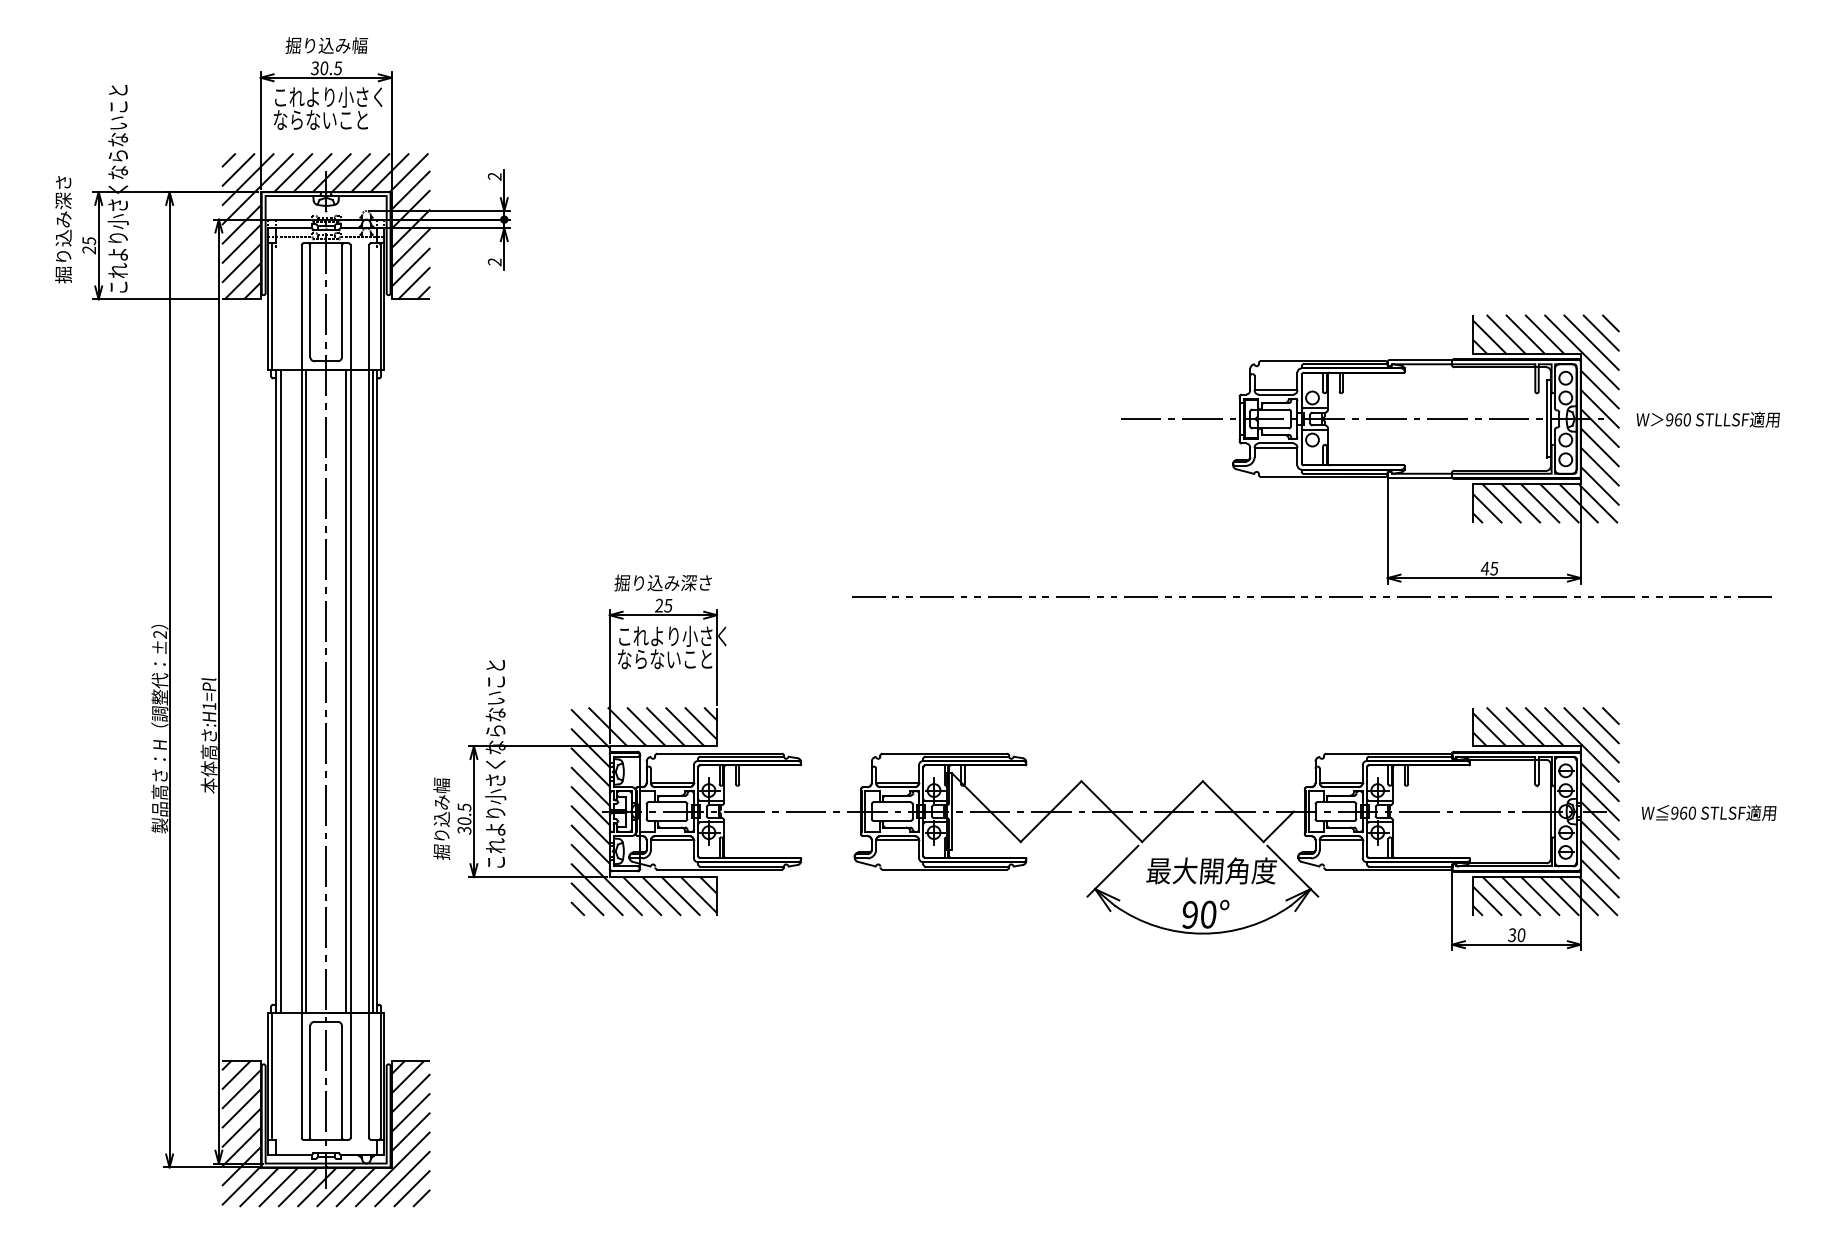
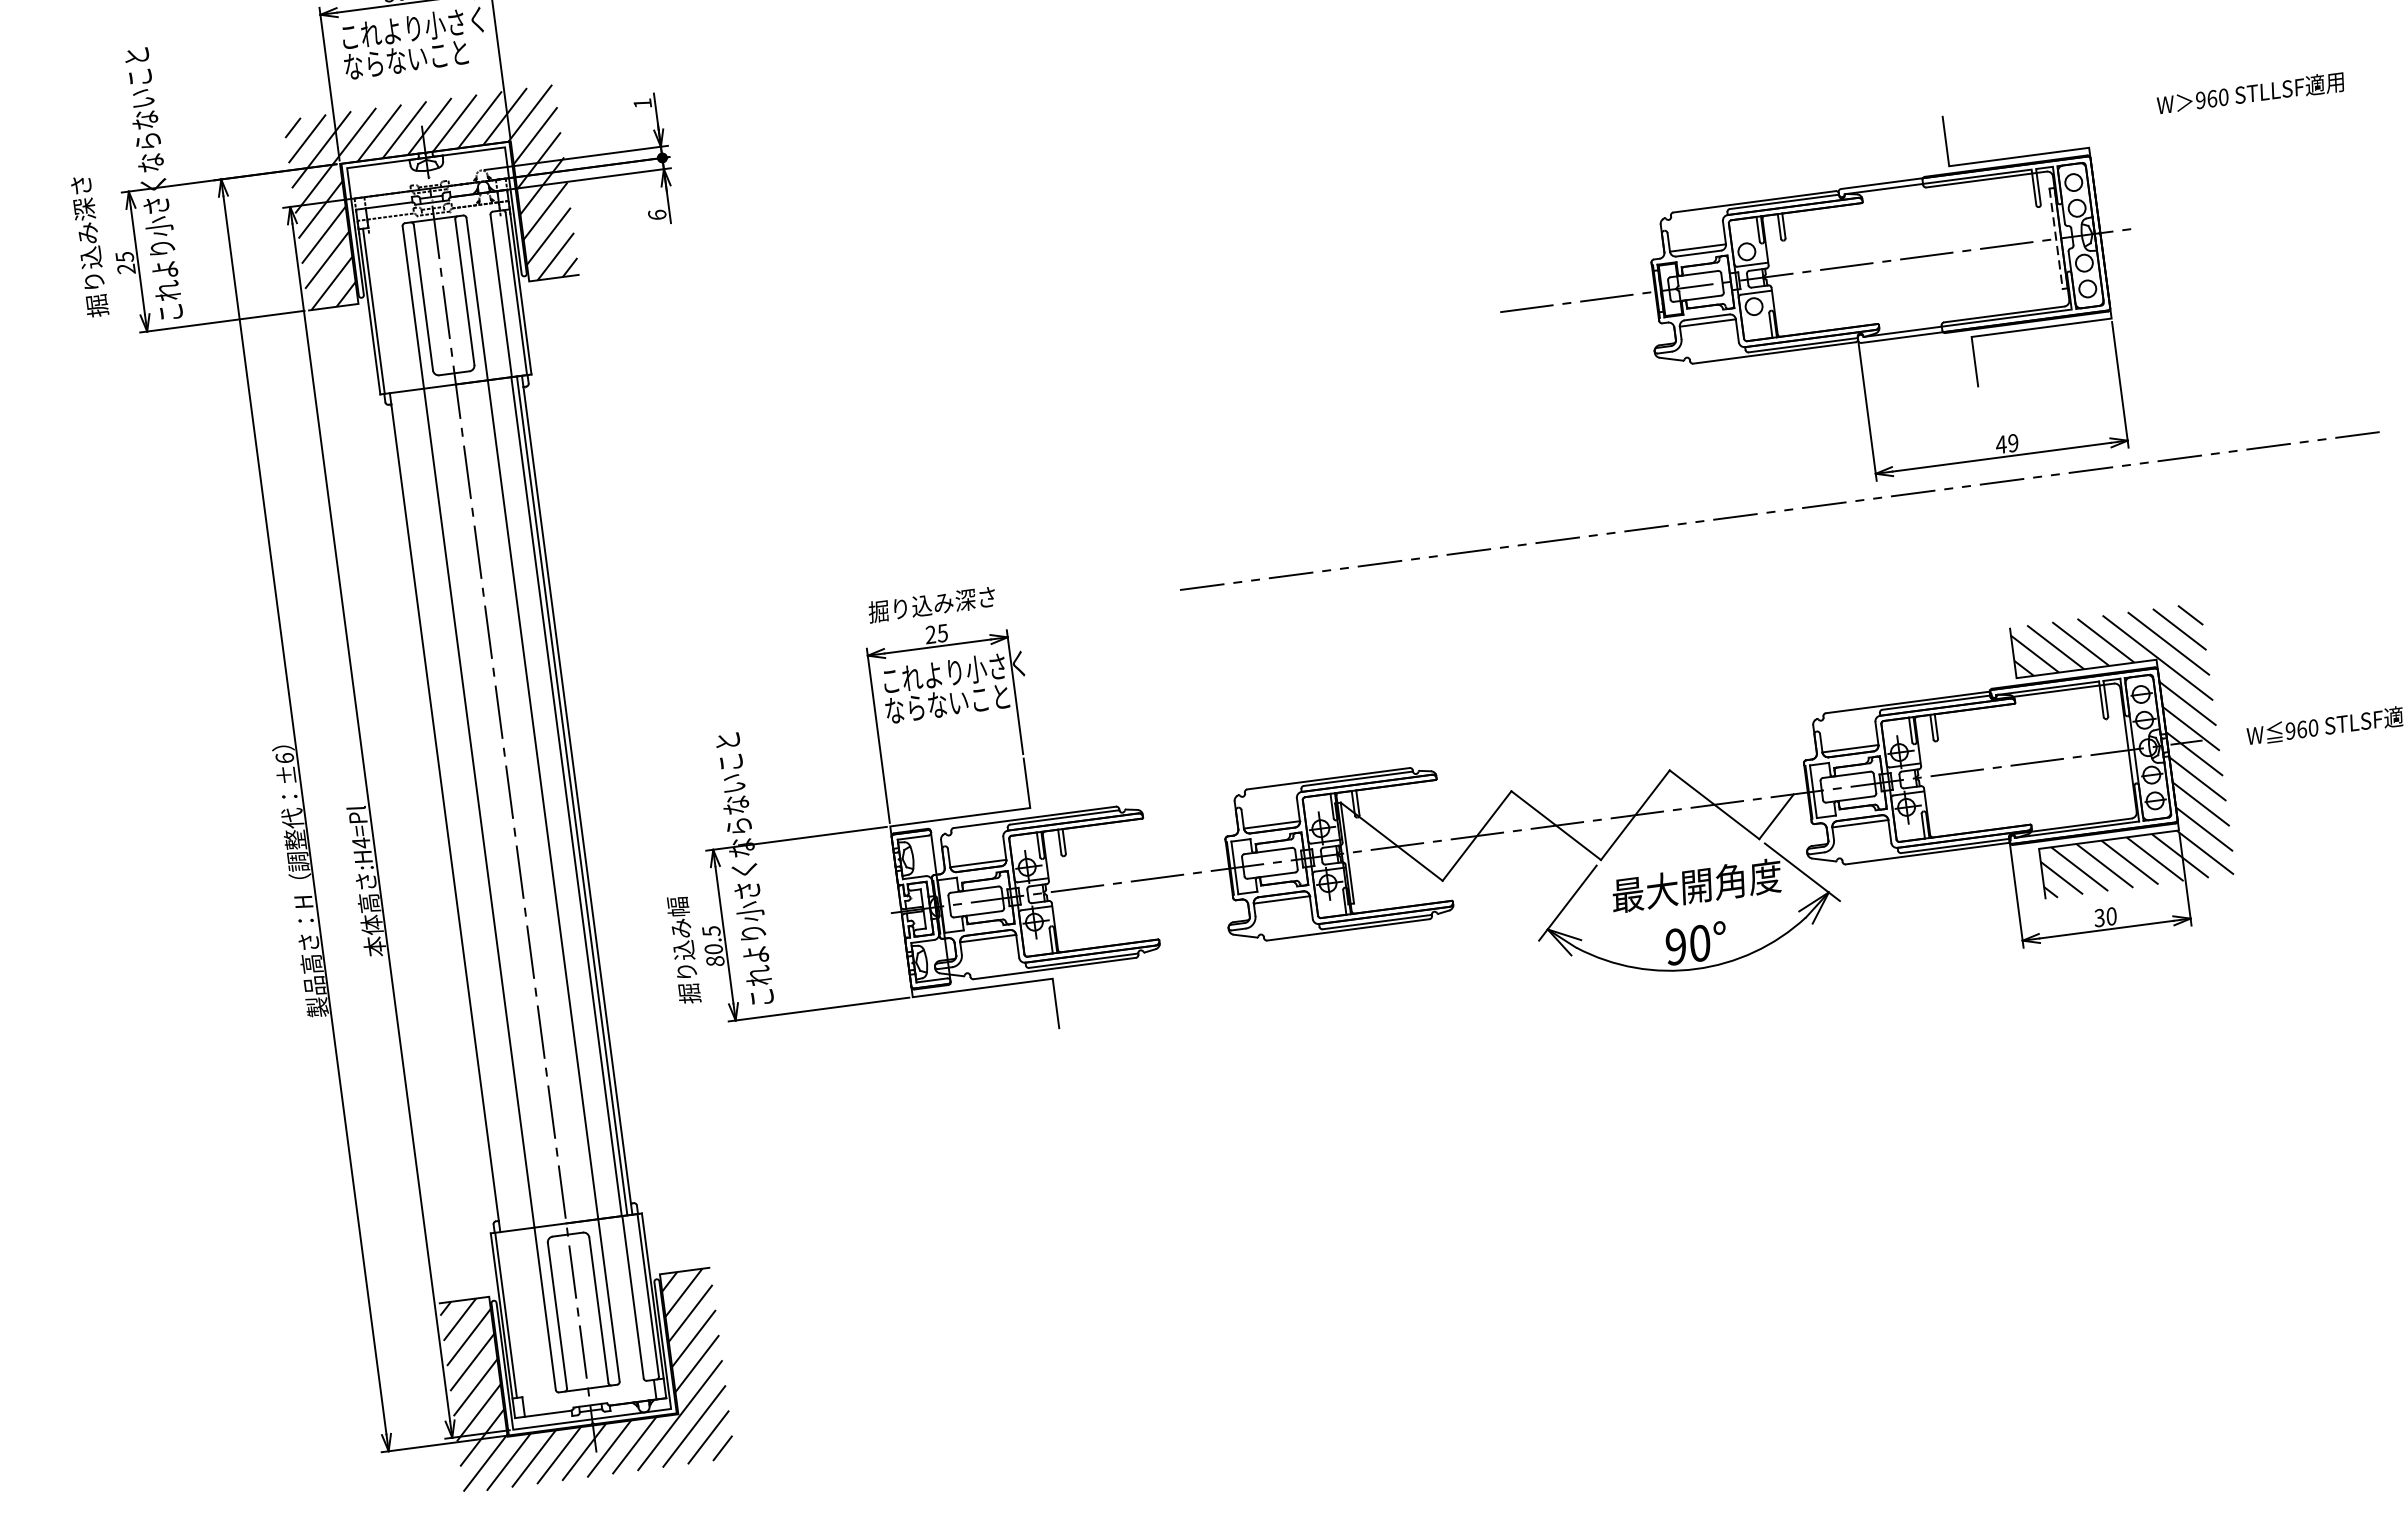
text: (494, 176) -> (642, 103), 2 -> 1
text: (494, 262) -> (657, 215), 2 -> 6
hatch: (1546, 418) -> (2055, 238), removed
line: (1546, 419) -> (2055, 239), solid -> dashed
text: (1707, 419) -> (2250, 93), moved
text: (1494, 568) -> (2013, 442), 45 -> 49
text: (160, 634) -> (285, 757), ±2 -> ±6
line: (281, 691) -> (452, 811), removed
line: (305, 691) -> (484, 807), removed
line: (346, 691) -> (537, 800), removed
text: (209, 706) -> (361, 843), :H1=Pl -> :H4=Pl
hatch: (644, 811) -> (946, 905), removed
text: (464, 830) -> (715, 961), 30.5 -> 80.5

